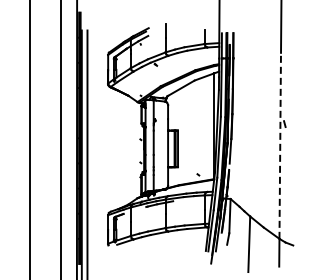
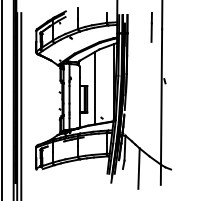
line: (266, 49) -> (151, 26), added
line: (189, 133) -> (95, 88), added
line: (280, 145) -> (161, 96), dashed -> solid

